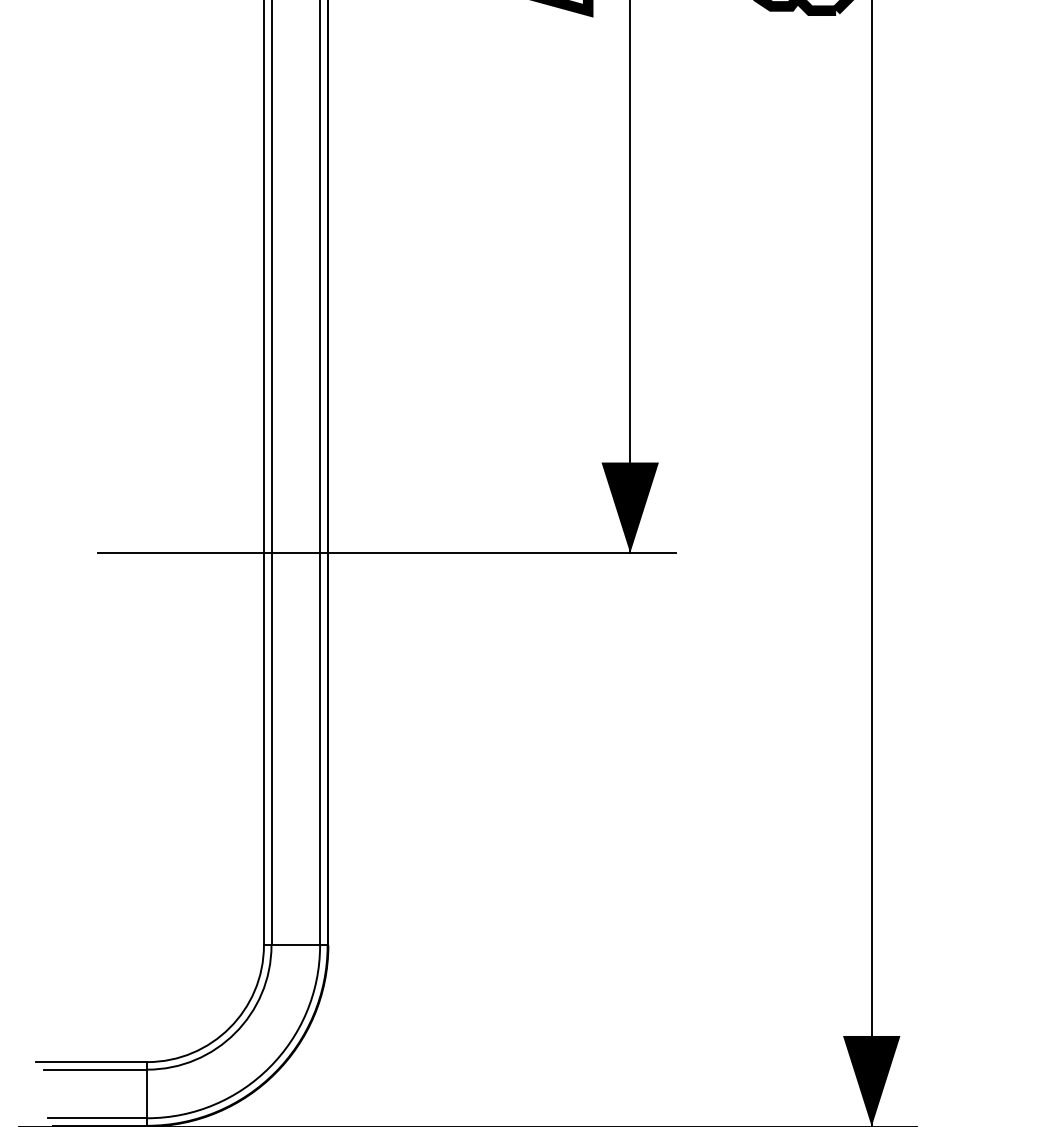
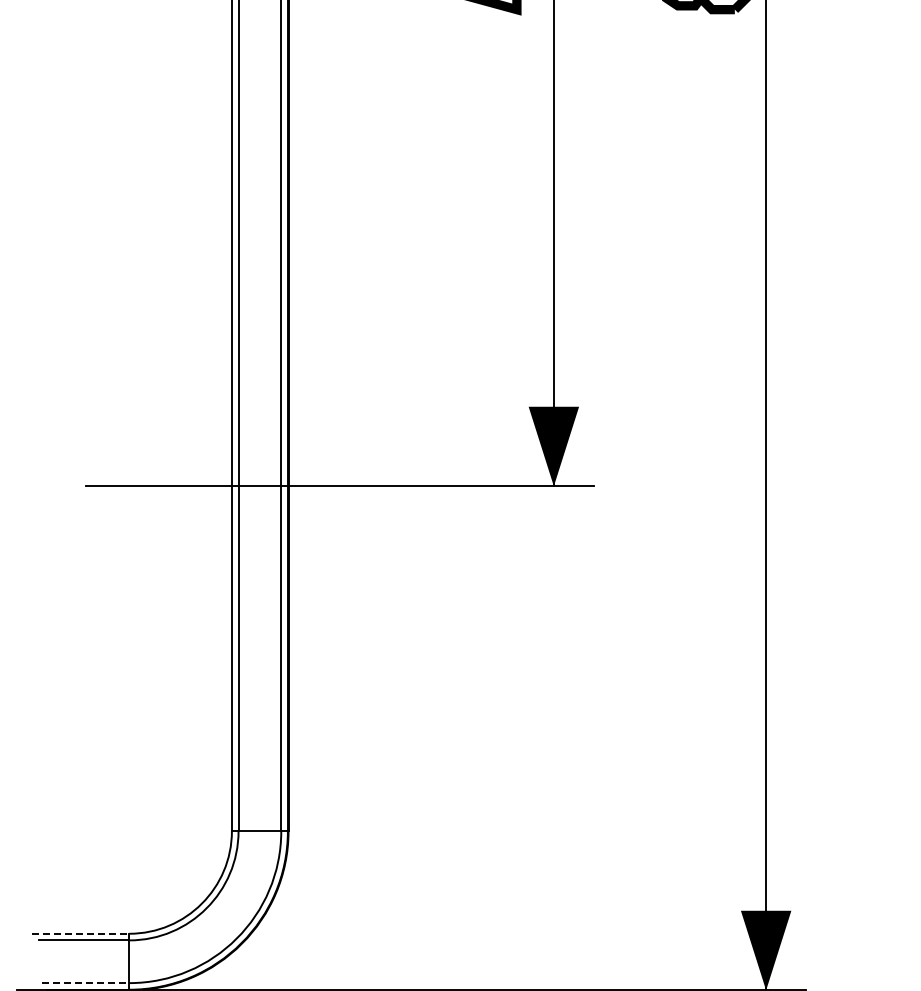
line: (91, 1061) -> (80, 933), solid -> dashed
line: (97, 1118) -> (85, 983), solid -> dashed

